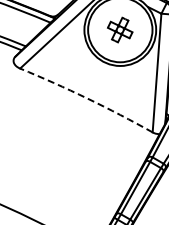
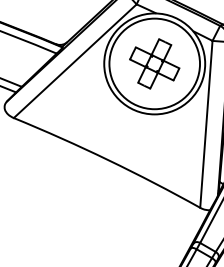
part: (119, 29) -> (153, 63), size x1.43
arc: (87, 98) -> (108, 160), dashed -> solid

